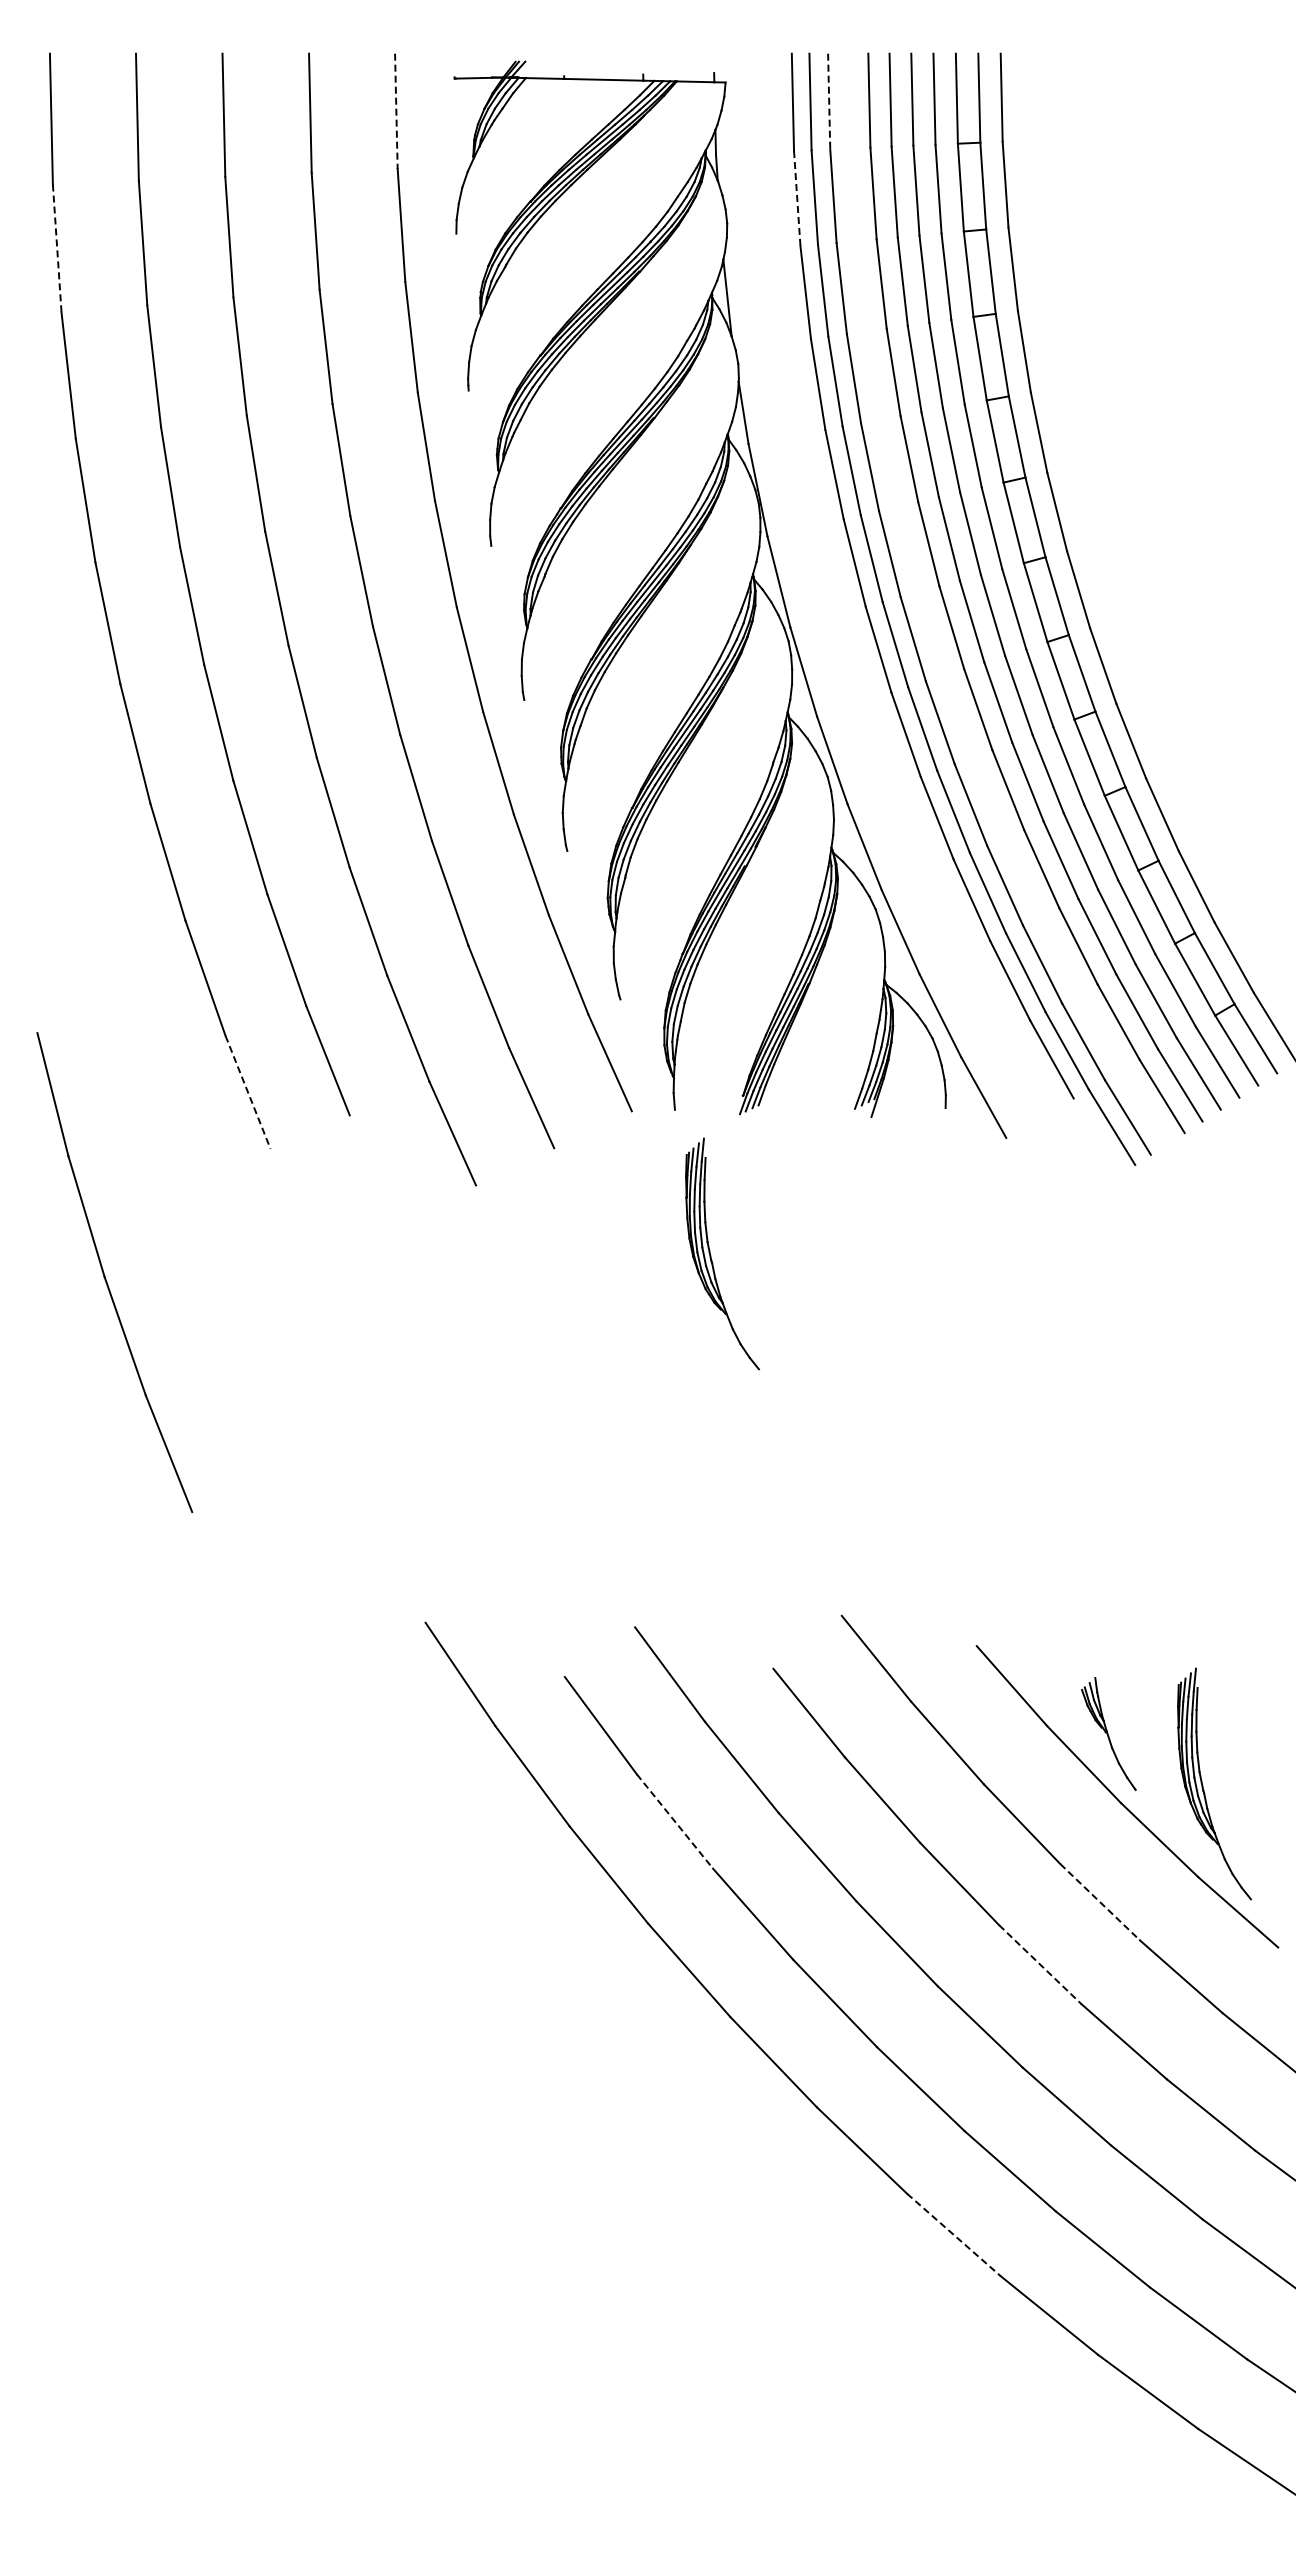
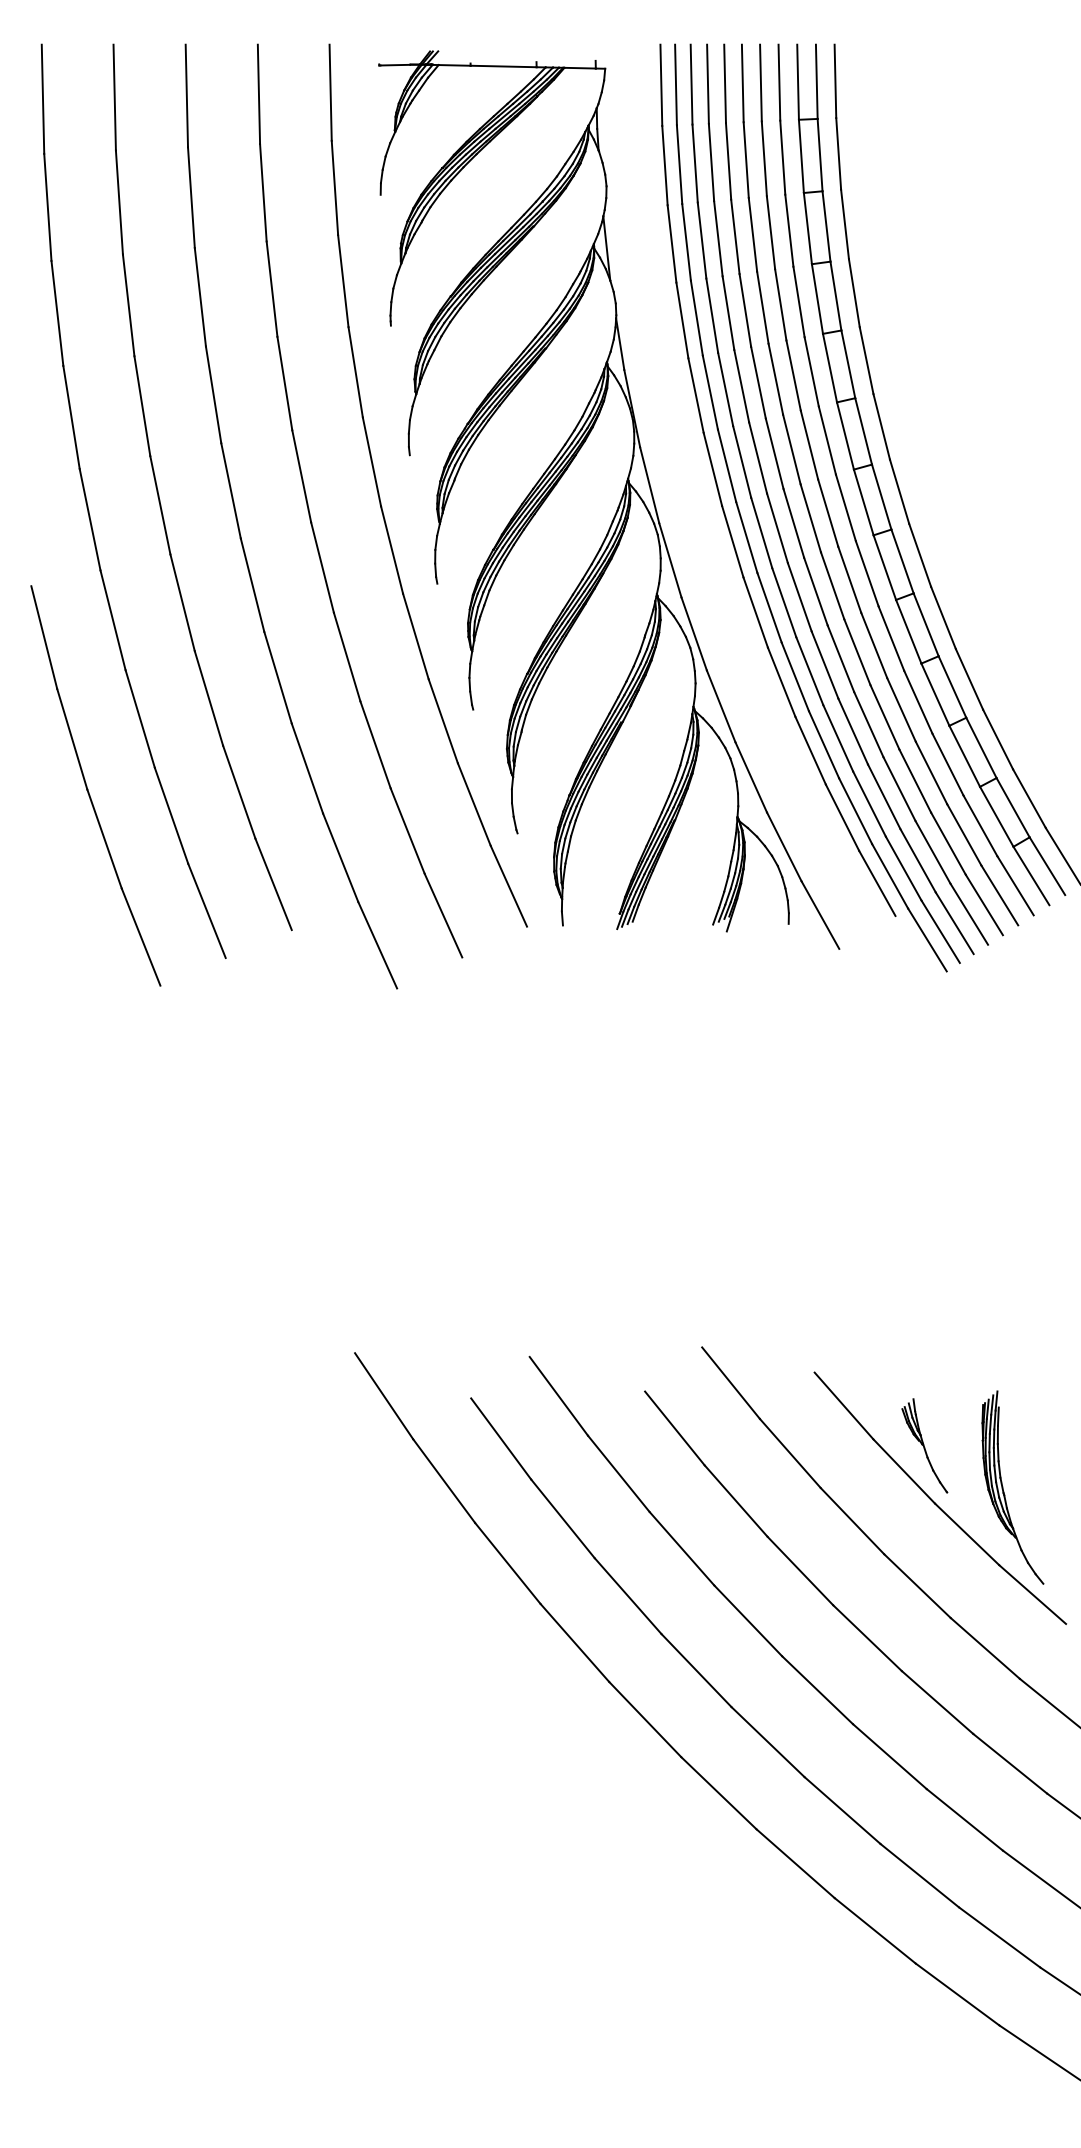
line: (829, 101) -> (691, 84), dashed -> solid
line: (396, 111) -> (330, 92), dashed -> solid
line: (797, 198) -> (665, 165), dashed -> solid
line: (57, 249) -> (48, 207), dashed -> solid
part: (930, 623) -> (776, 519), added
line: (248, 1092) -> (207, 910), dashed -> solid
part: (711, 1255) -> (593, 1046), removed
part: (105, 1275) -> (88, 788), moved
line: (674, 1821) -> (562, 1518), dashed -> solid
line: (1100, 1902) -> (917, 1586), dashed -> solid
line: (1040, 1964) -> (867, 1638), dashed -> solid
line: (954, 2235) -> (796, 1864), dashed -> solid

